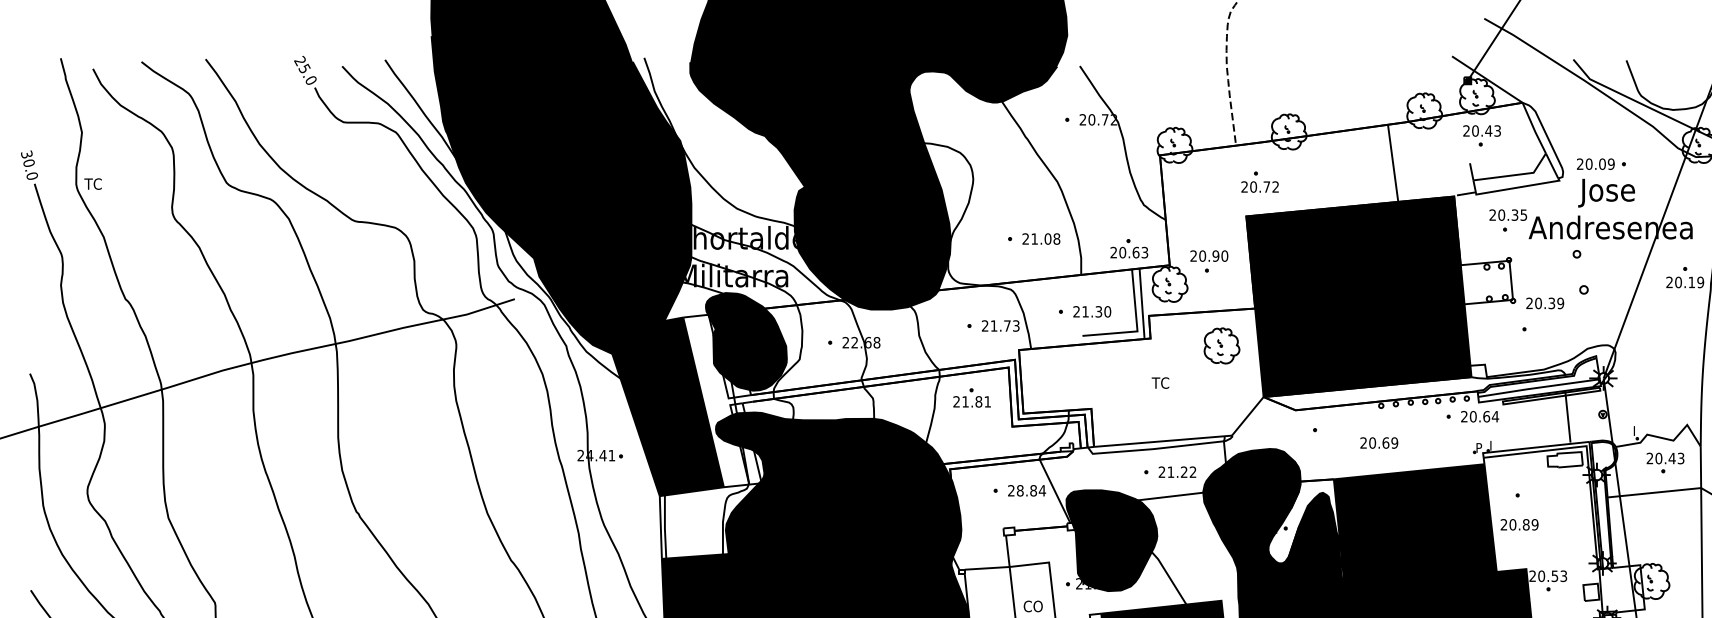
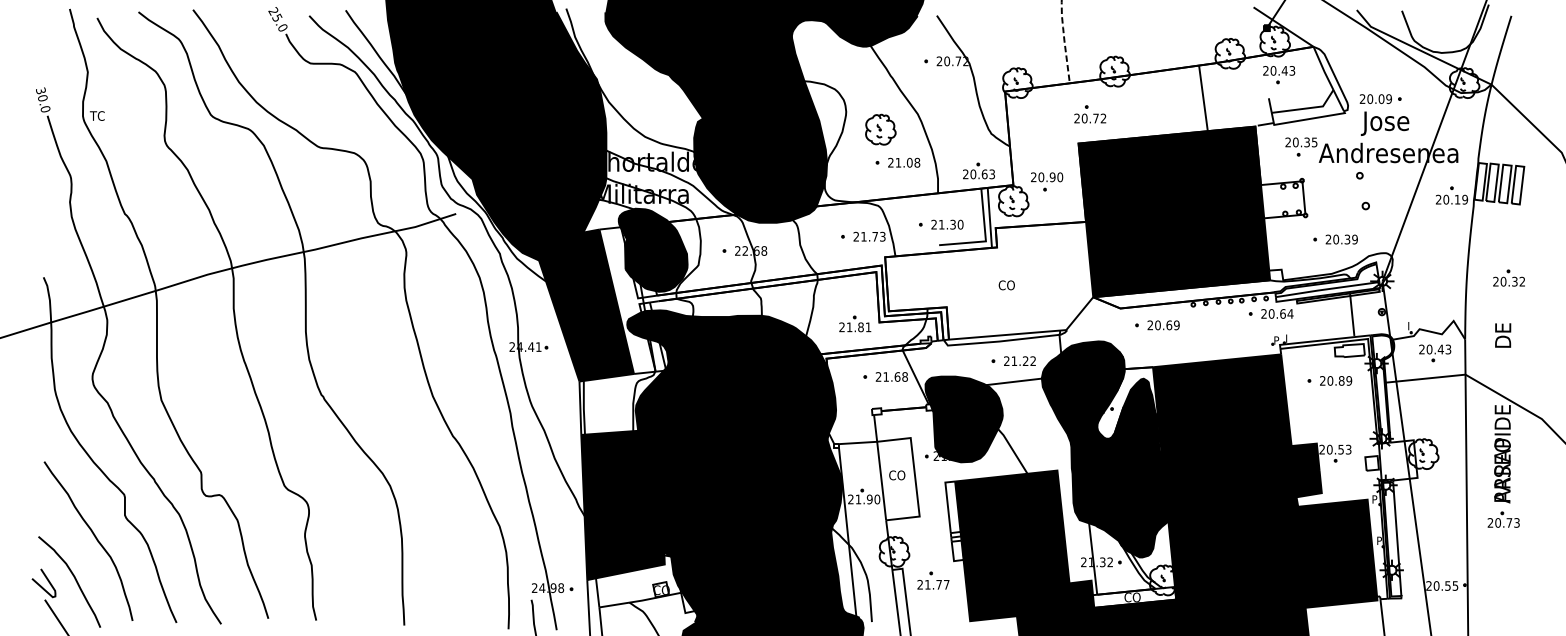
text: (1544, 303) -> (1341, 239), moved
part: (1221, 345) -> (880, 129), moved
text: (1161, 383) -> (1006, 285), TC -> CO
part: (972, 397) -> (855, 323), moved
text: (1379, 443) -> (1163, 325), moved
text: (1031, 490) -> (895, 376), 28.84 -> 21.68
text: (1520, 524) -> (1336, 380), moved

